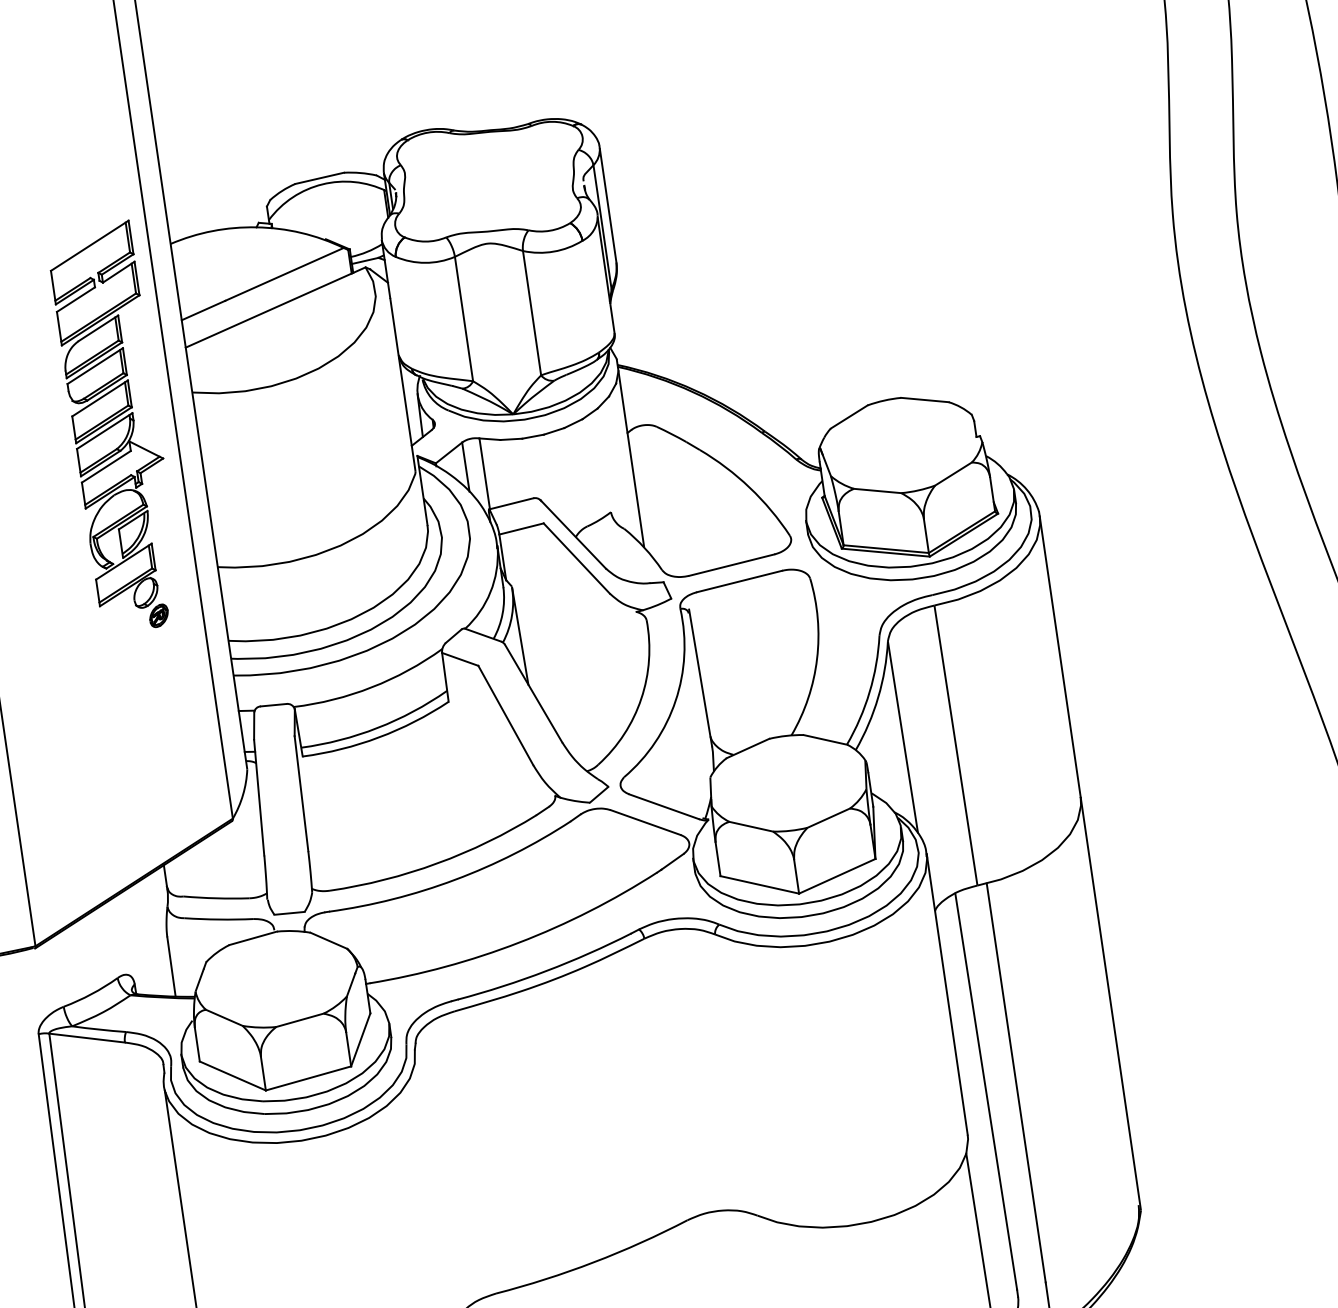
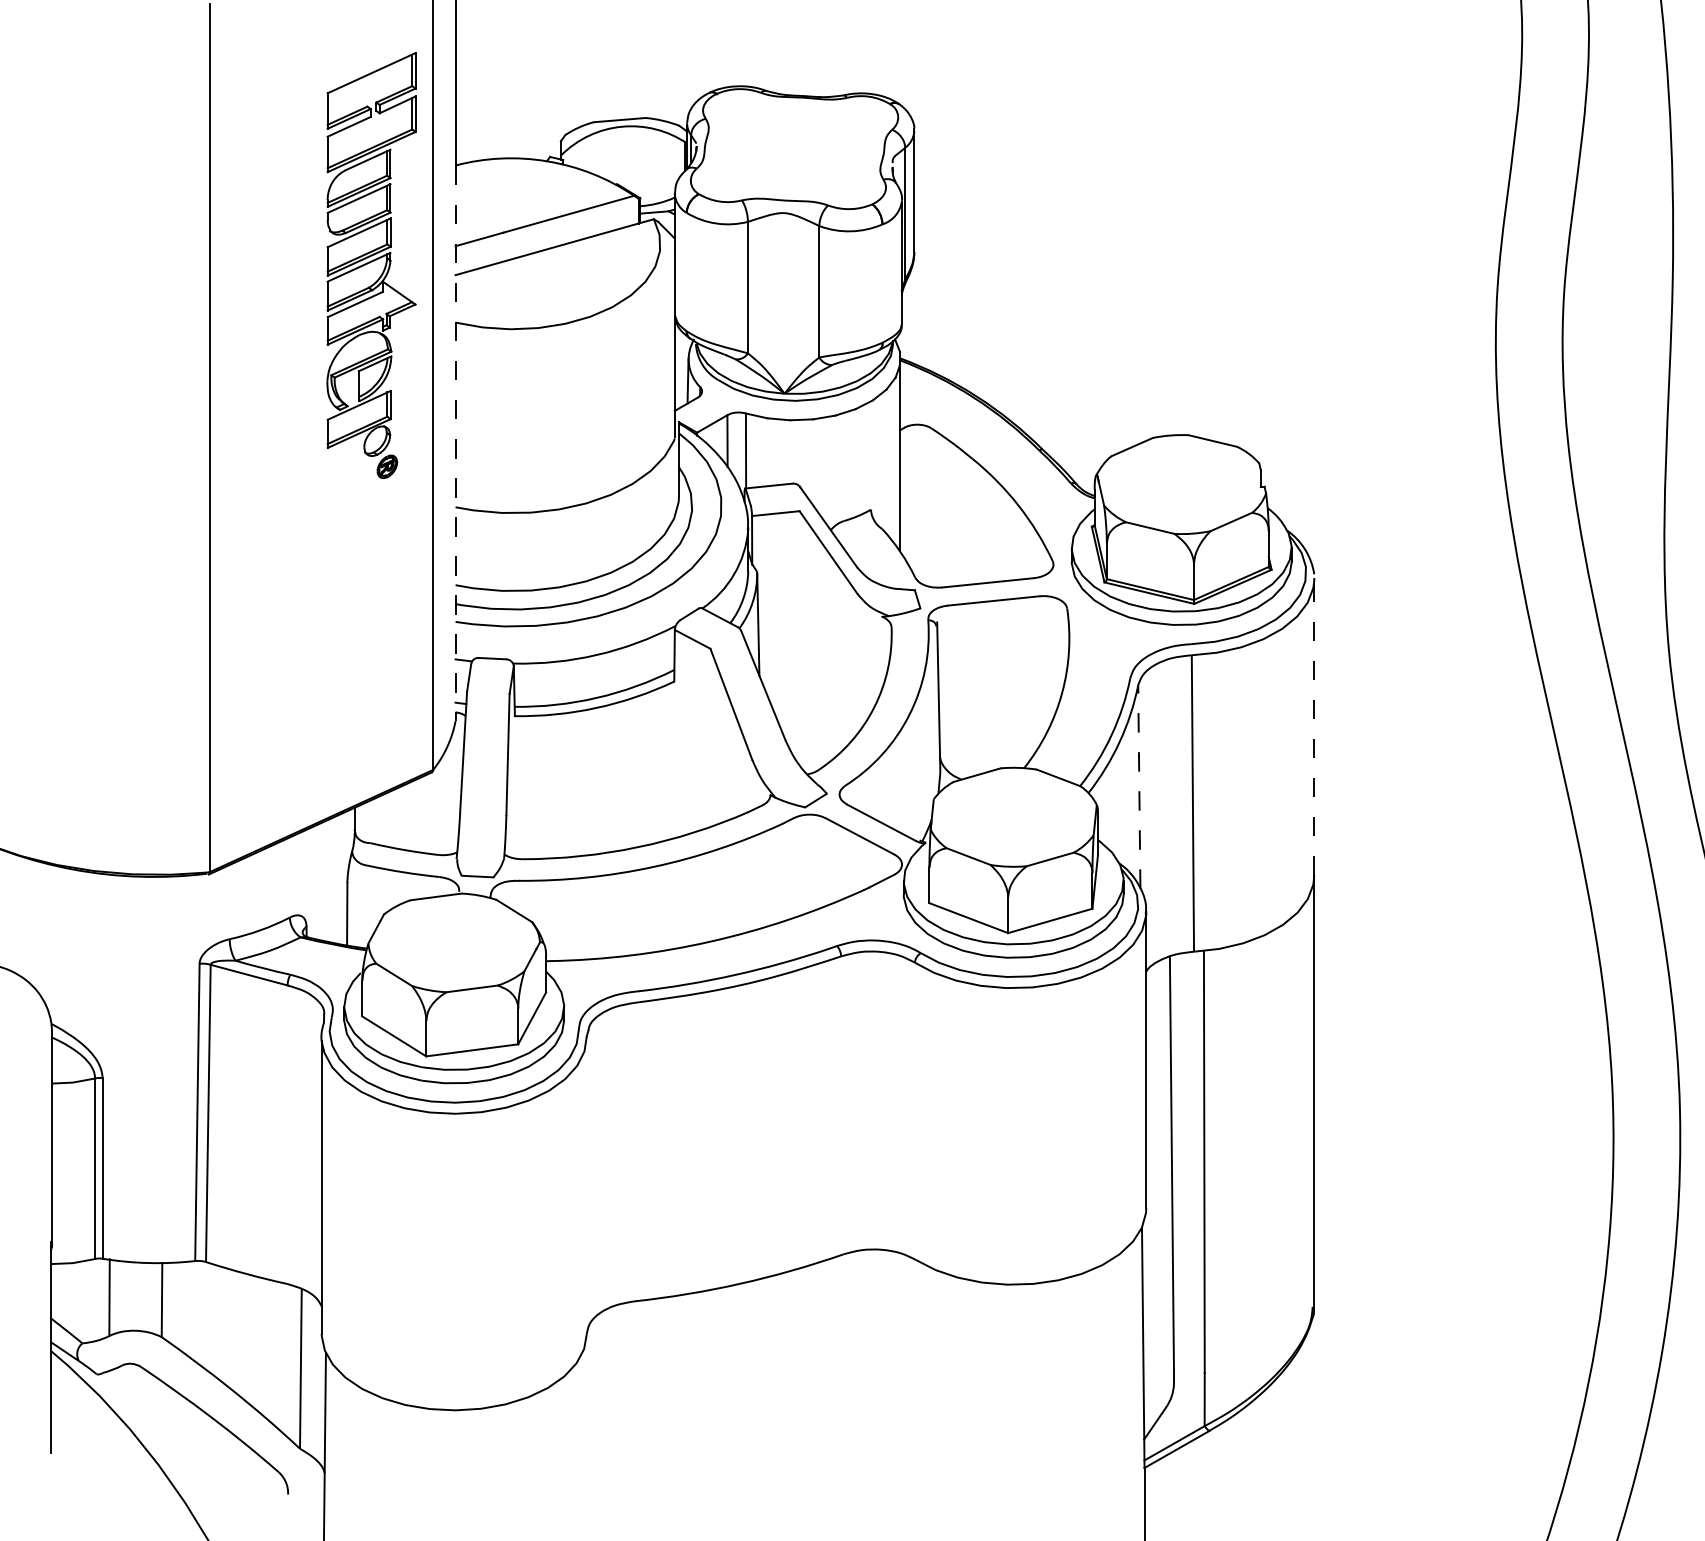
part: (116, 427) -> (371, 265), moved
line: (208, 506) -> (455, 443), solid -> dashed
line: (1060, 654) -> (1314, 724), solid -> dashed
line: (903, 737) -> (1139, 787), solid -> dashed

